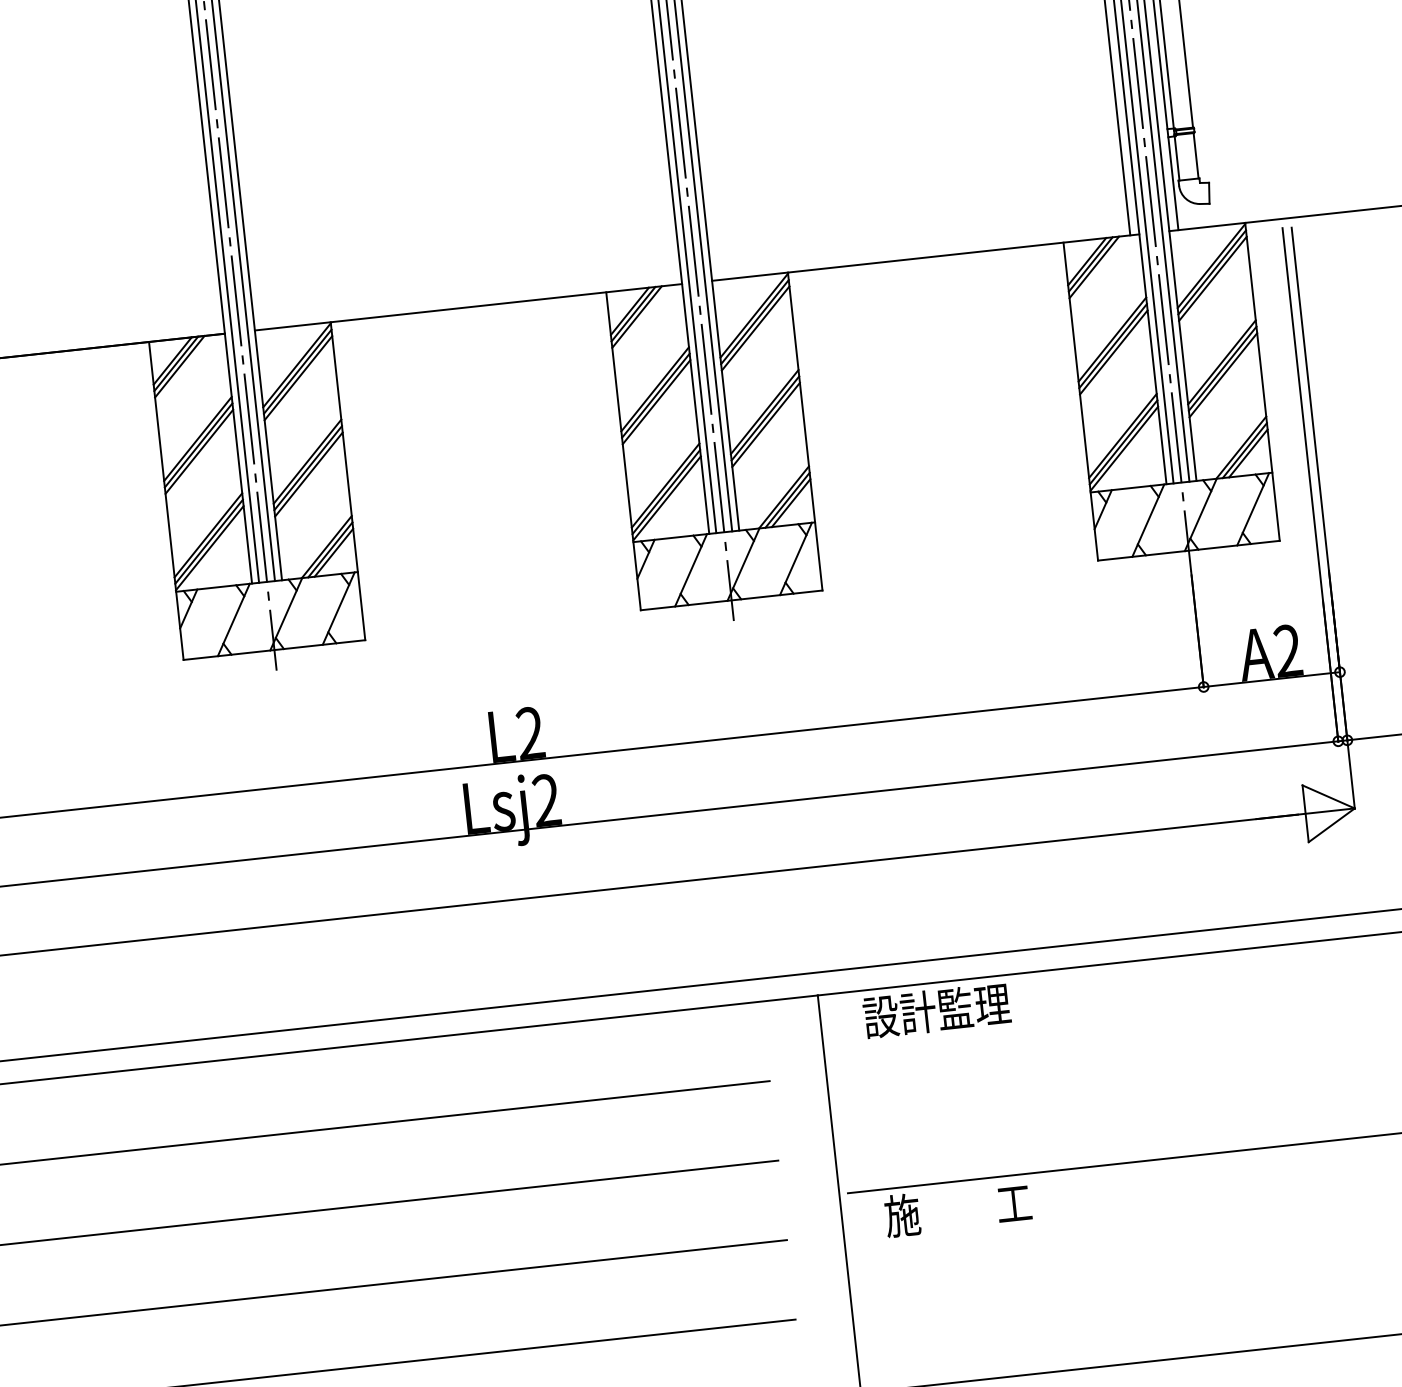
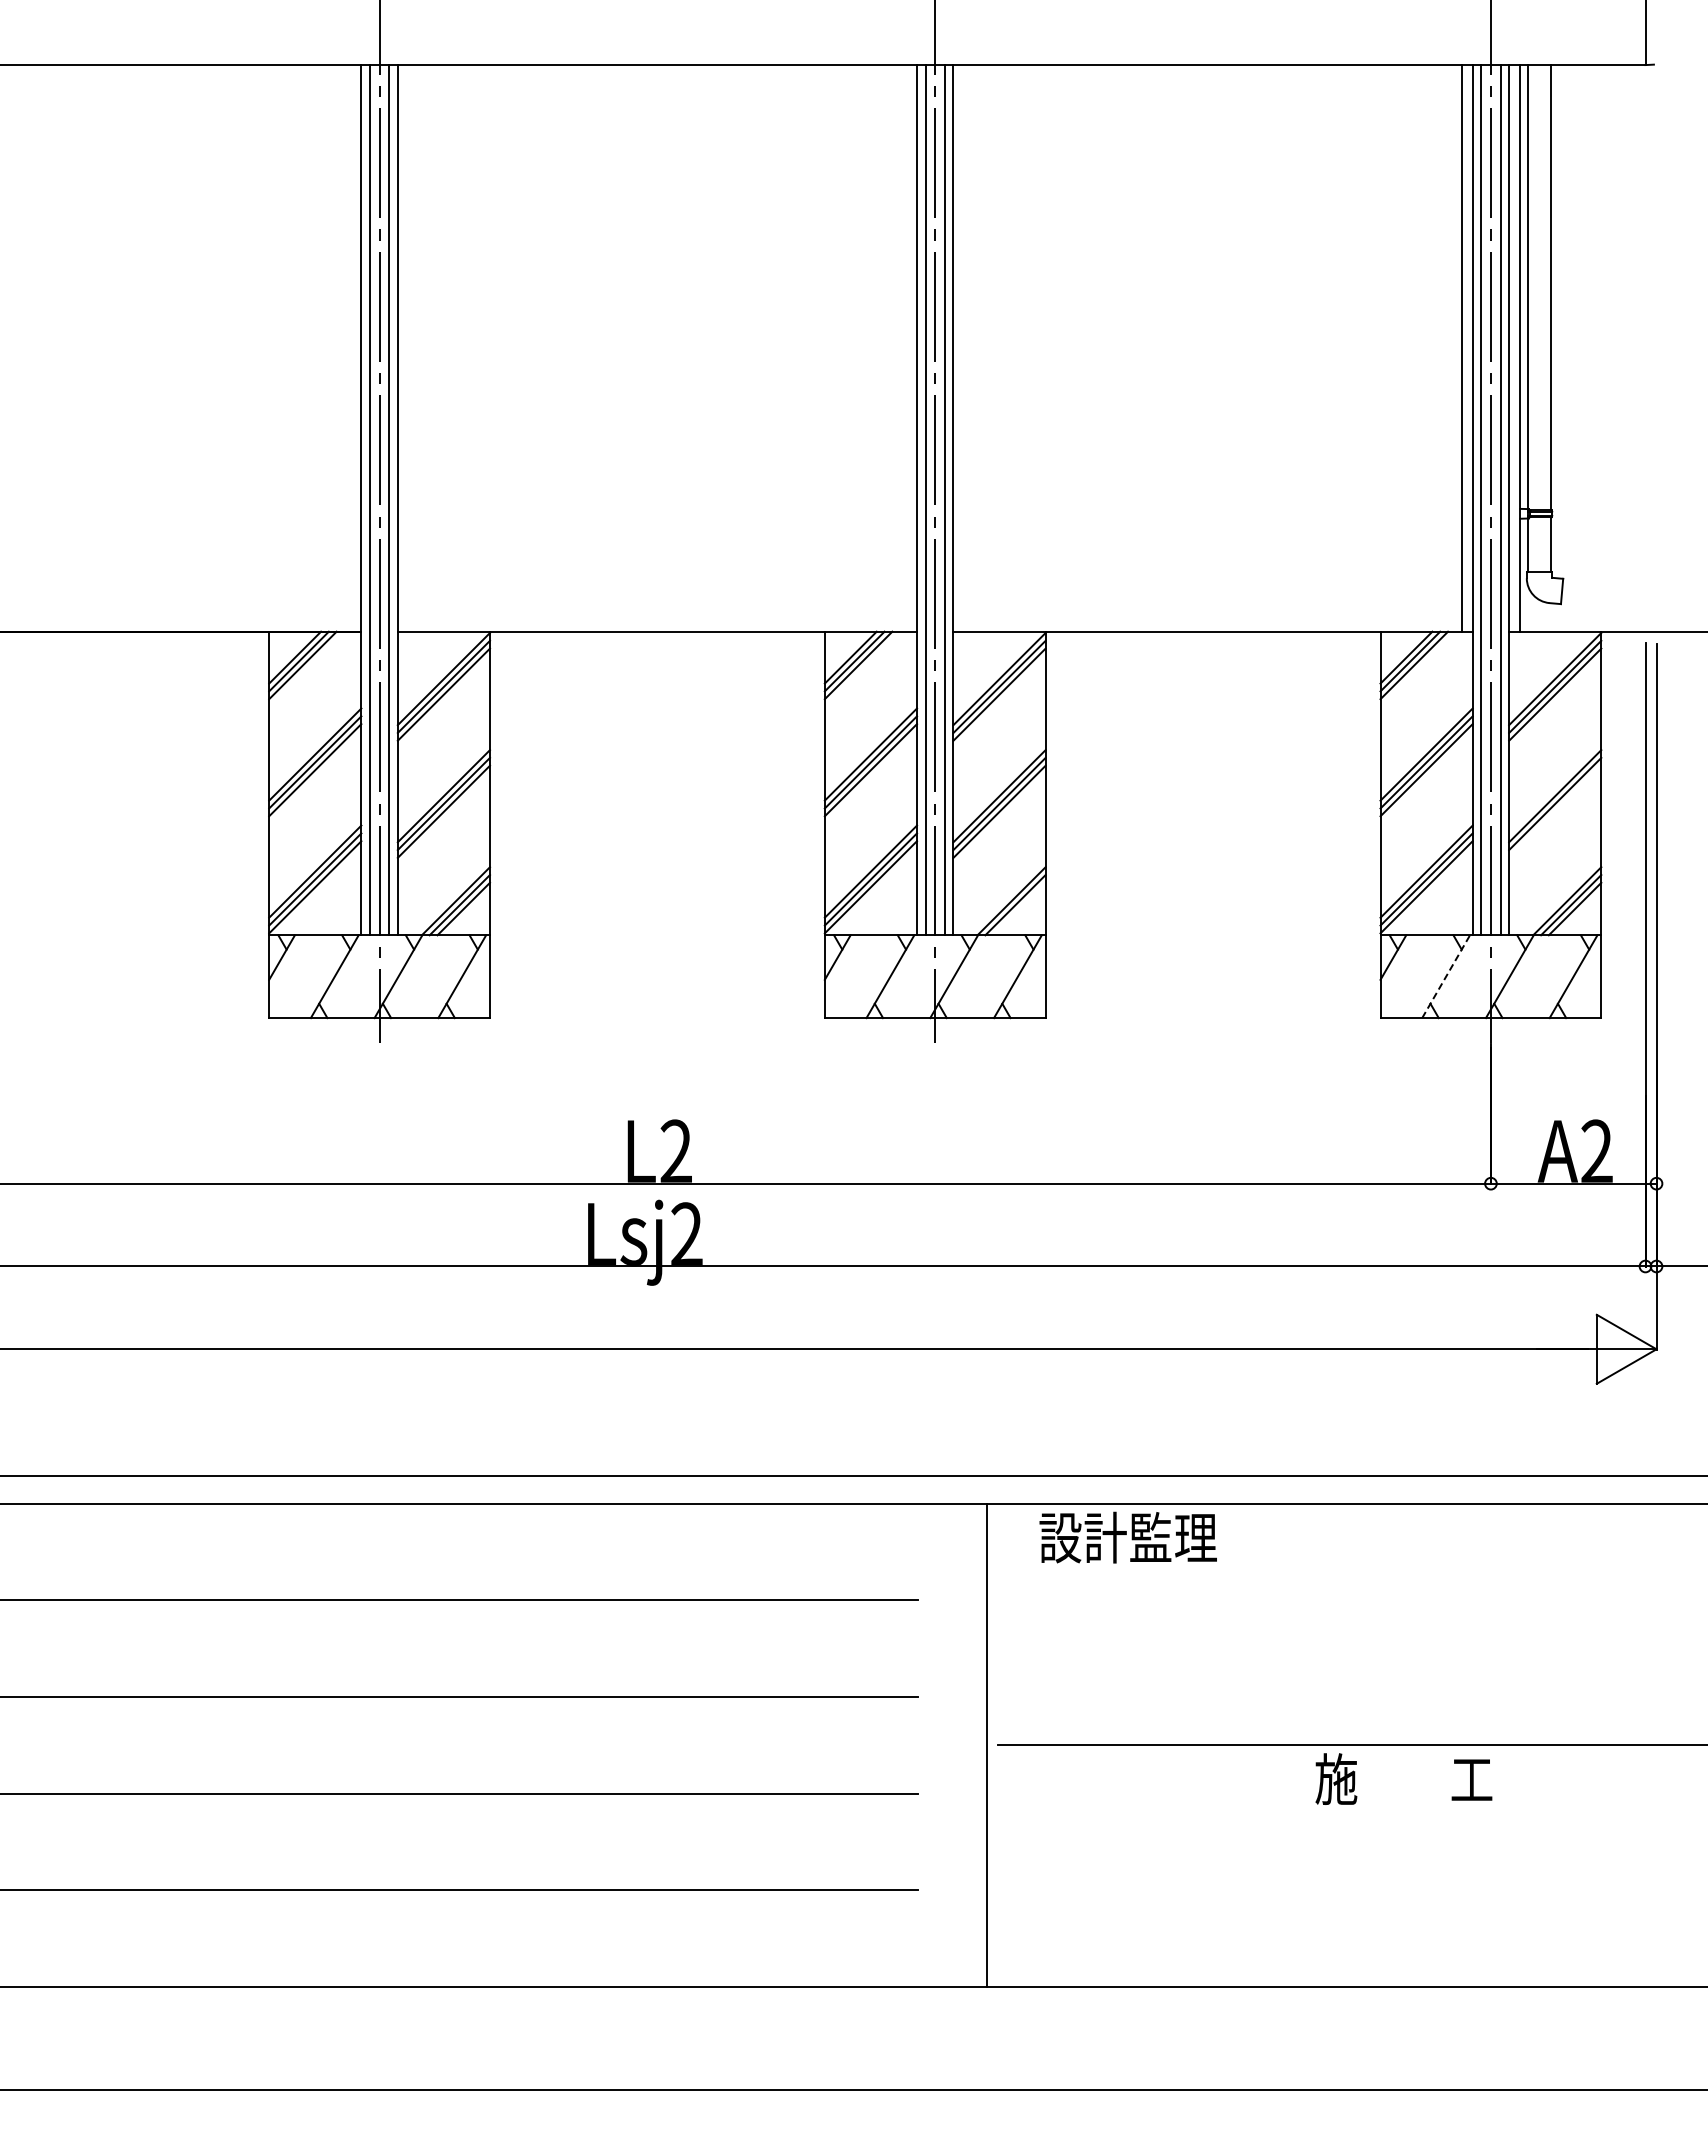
line: (1223, 374) -> (1555, 811), removed
line: (791, 502) -> (1019, 908), removed
line: (1148, 520) -> (1446, 976), solid -> dashed
text: (957, 1208) -> (1403, 1778), moved

